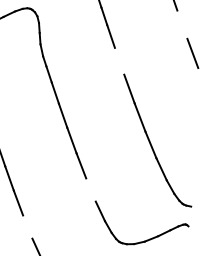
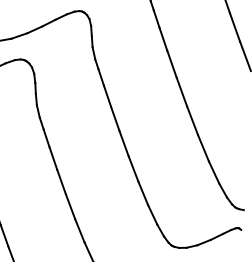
line: (182, 24) -> (235, 27), added
line: (119, 60) -> (171, 63), added
line: (91, 190) -> (143, 193), added
line: (27, 226) -> (79, 230), added

